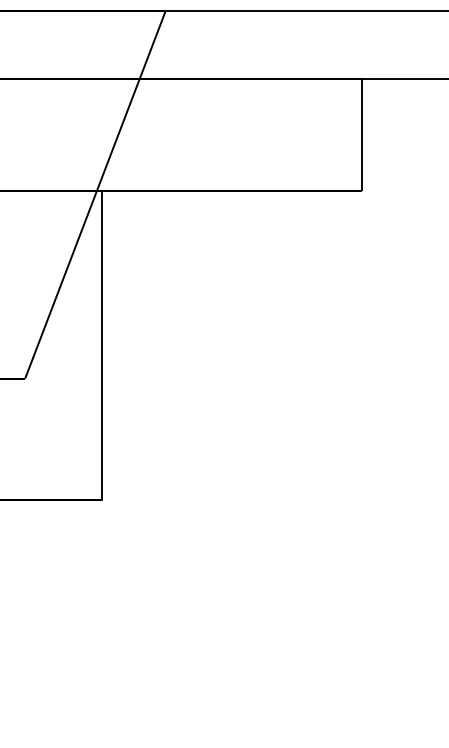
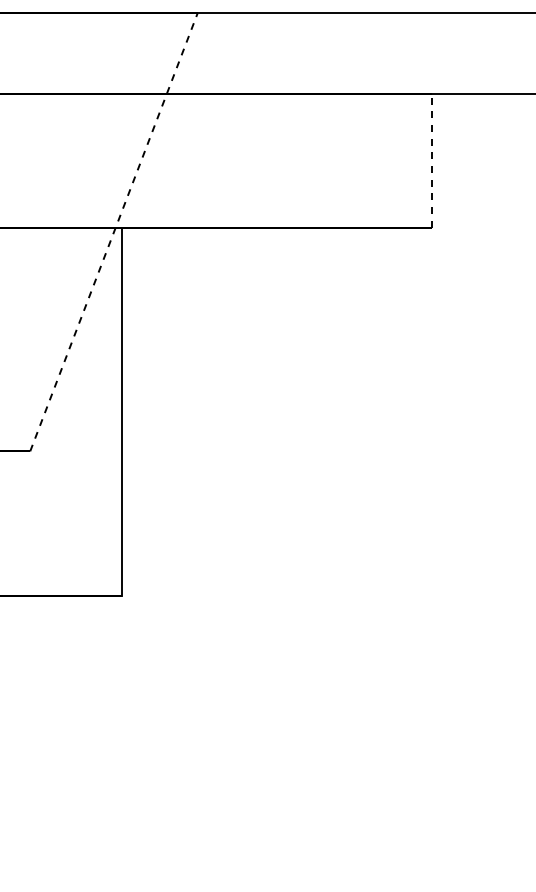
line: (362, 134) -> (432, 160), solid -> dashed
line: (95, 194) -> (114, 231), solid -> dashed

